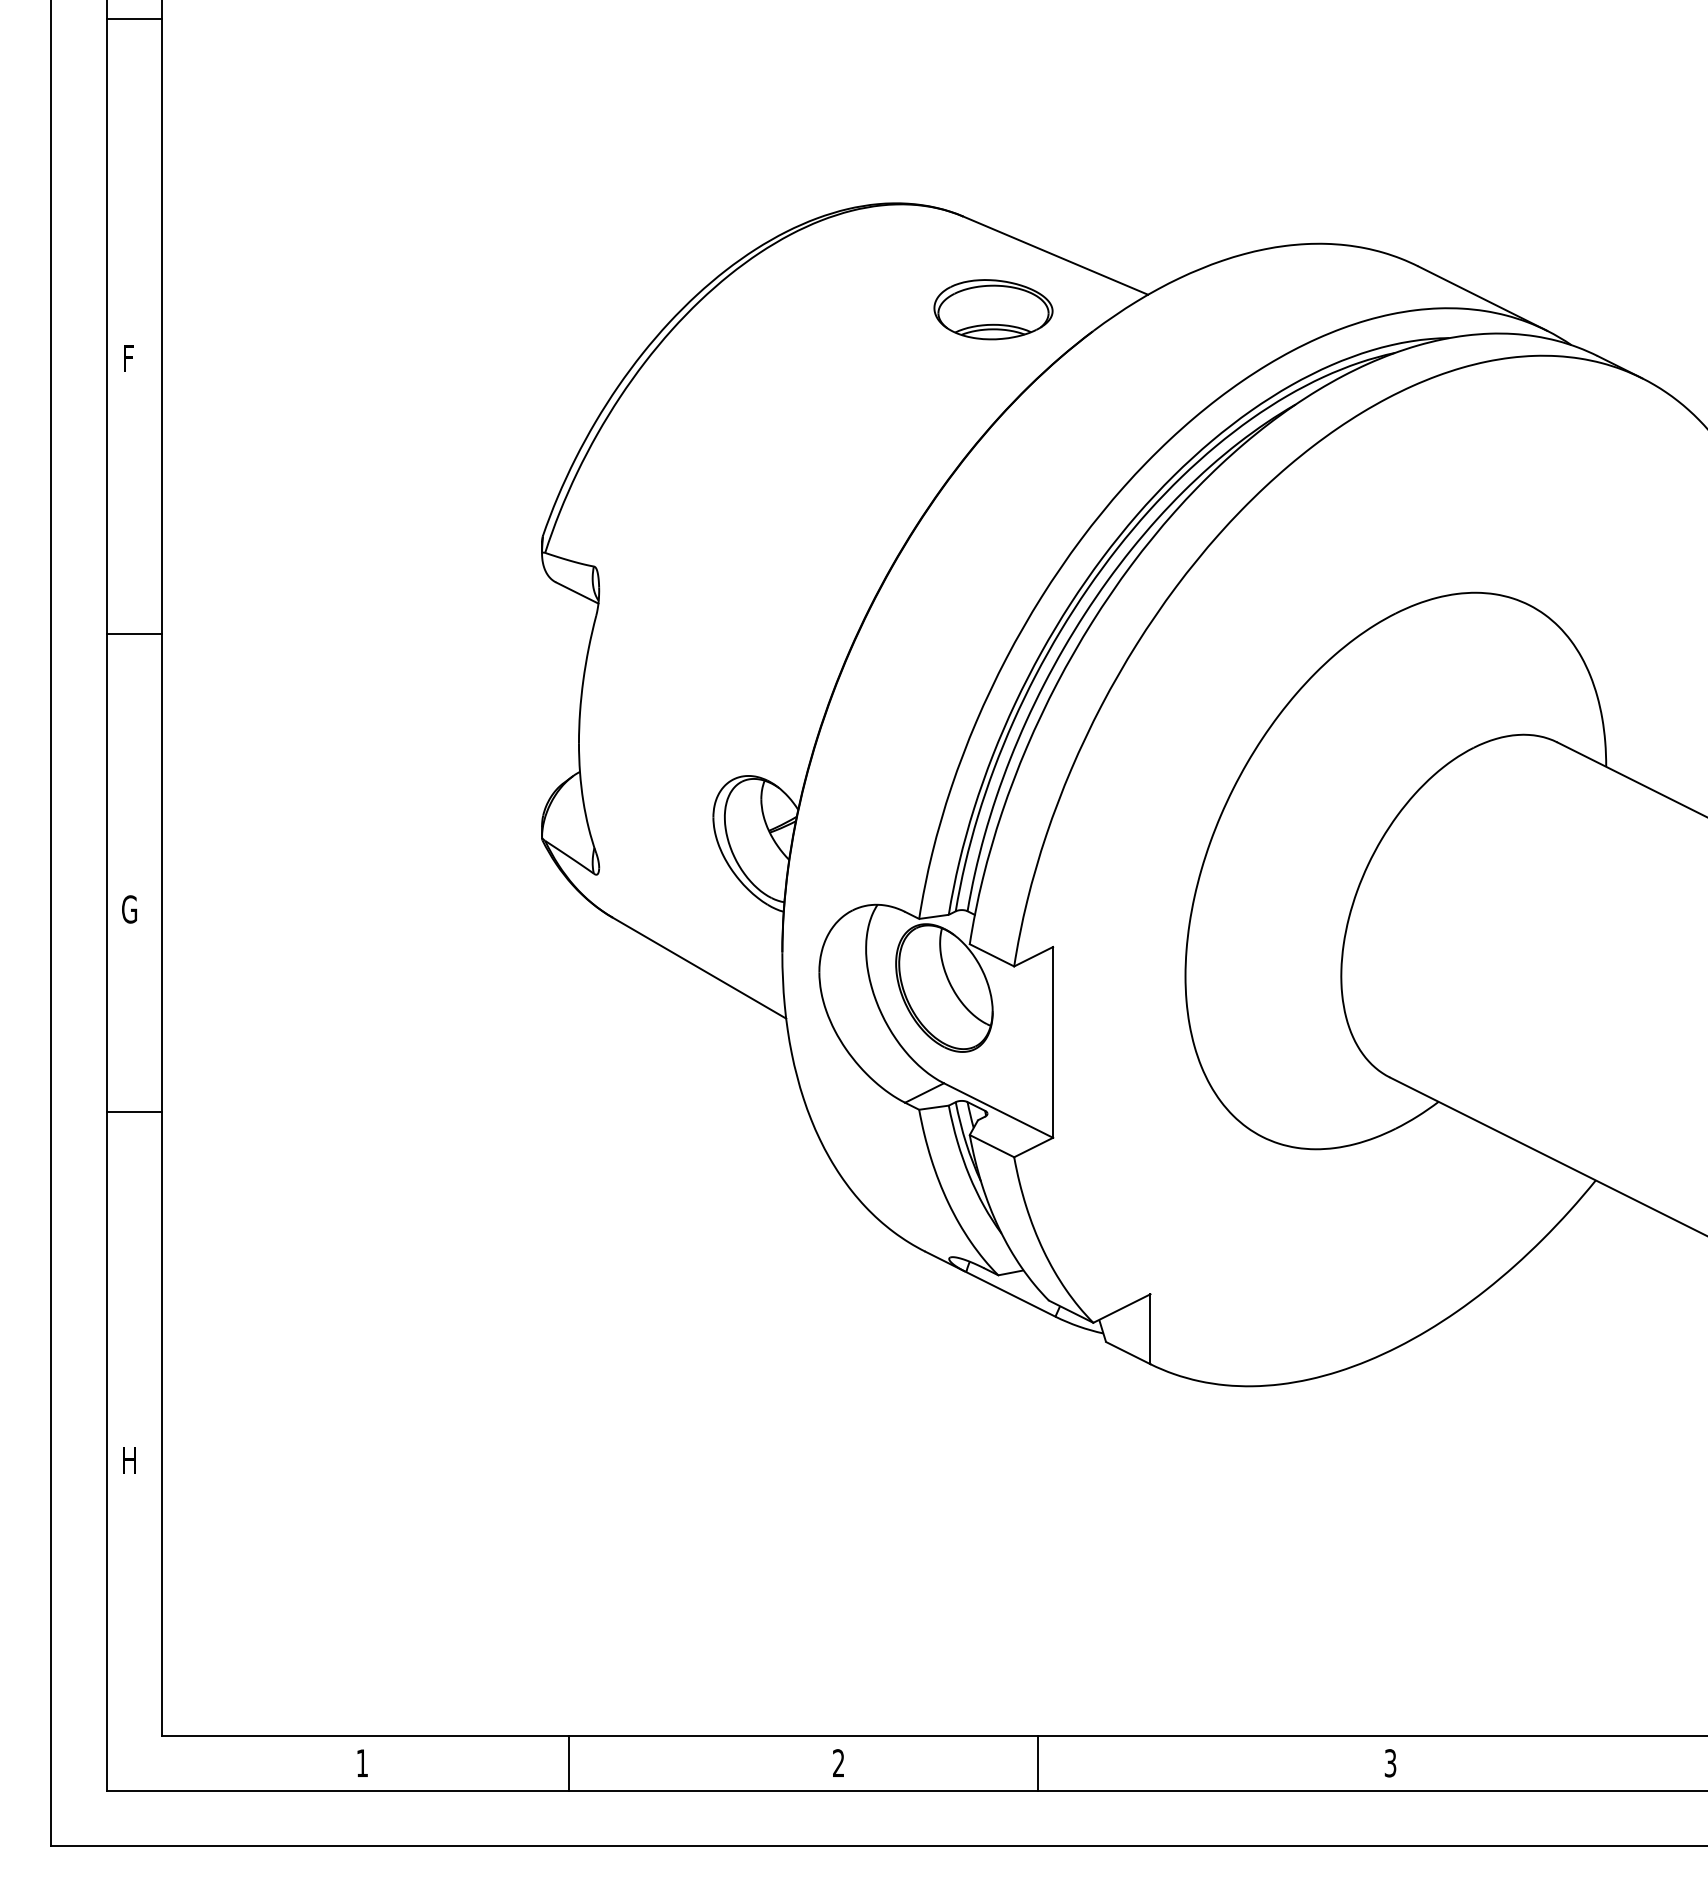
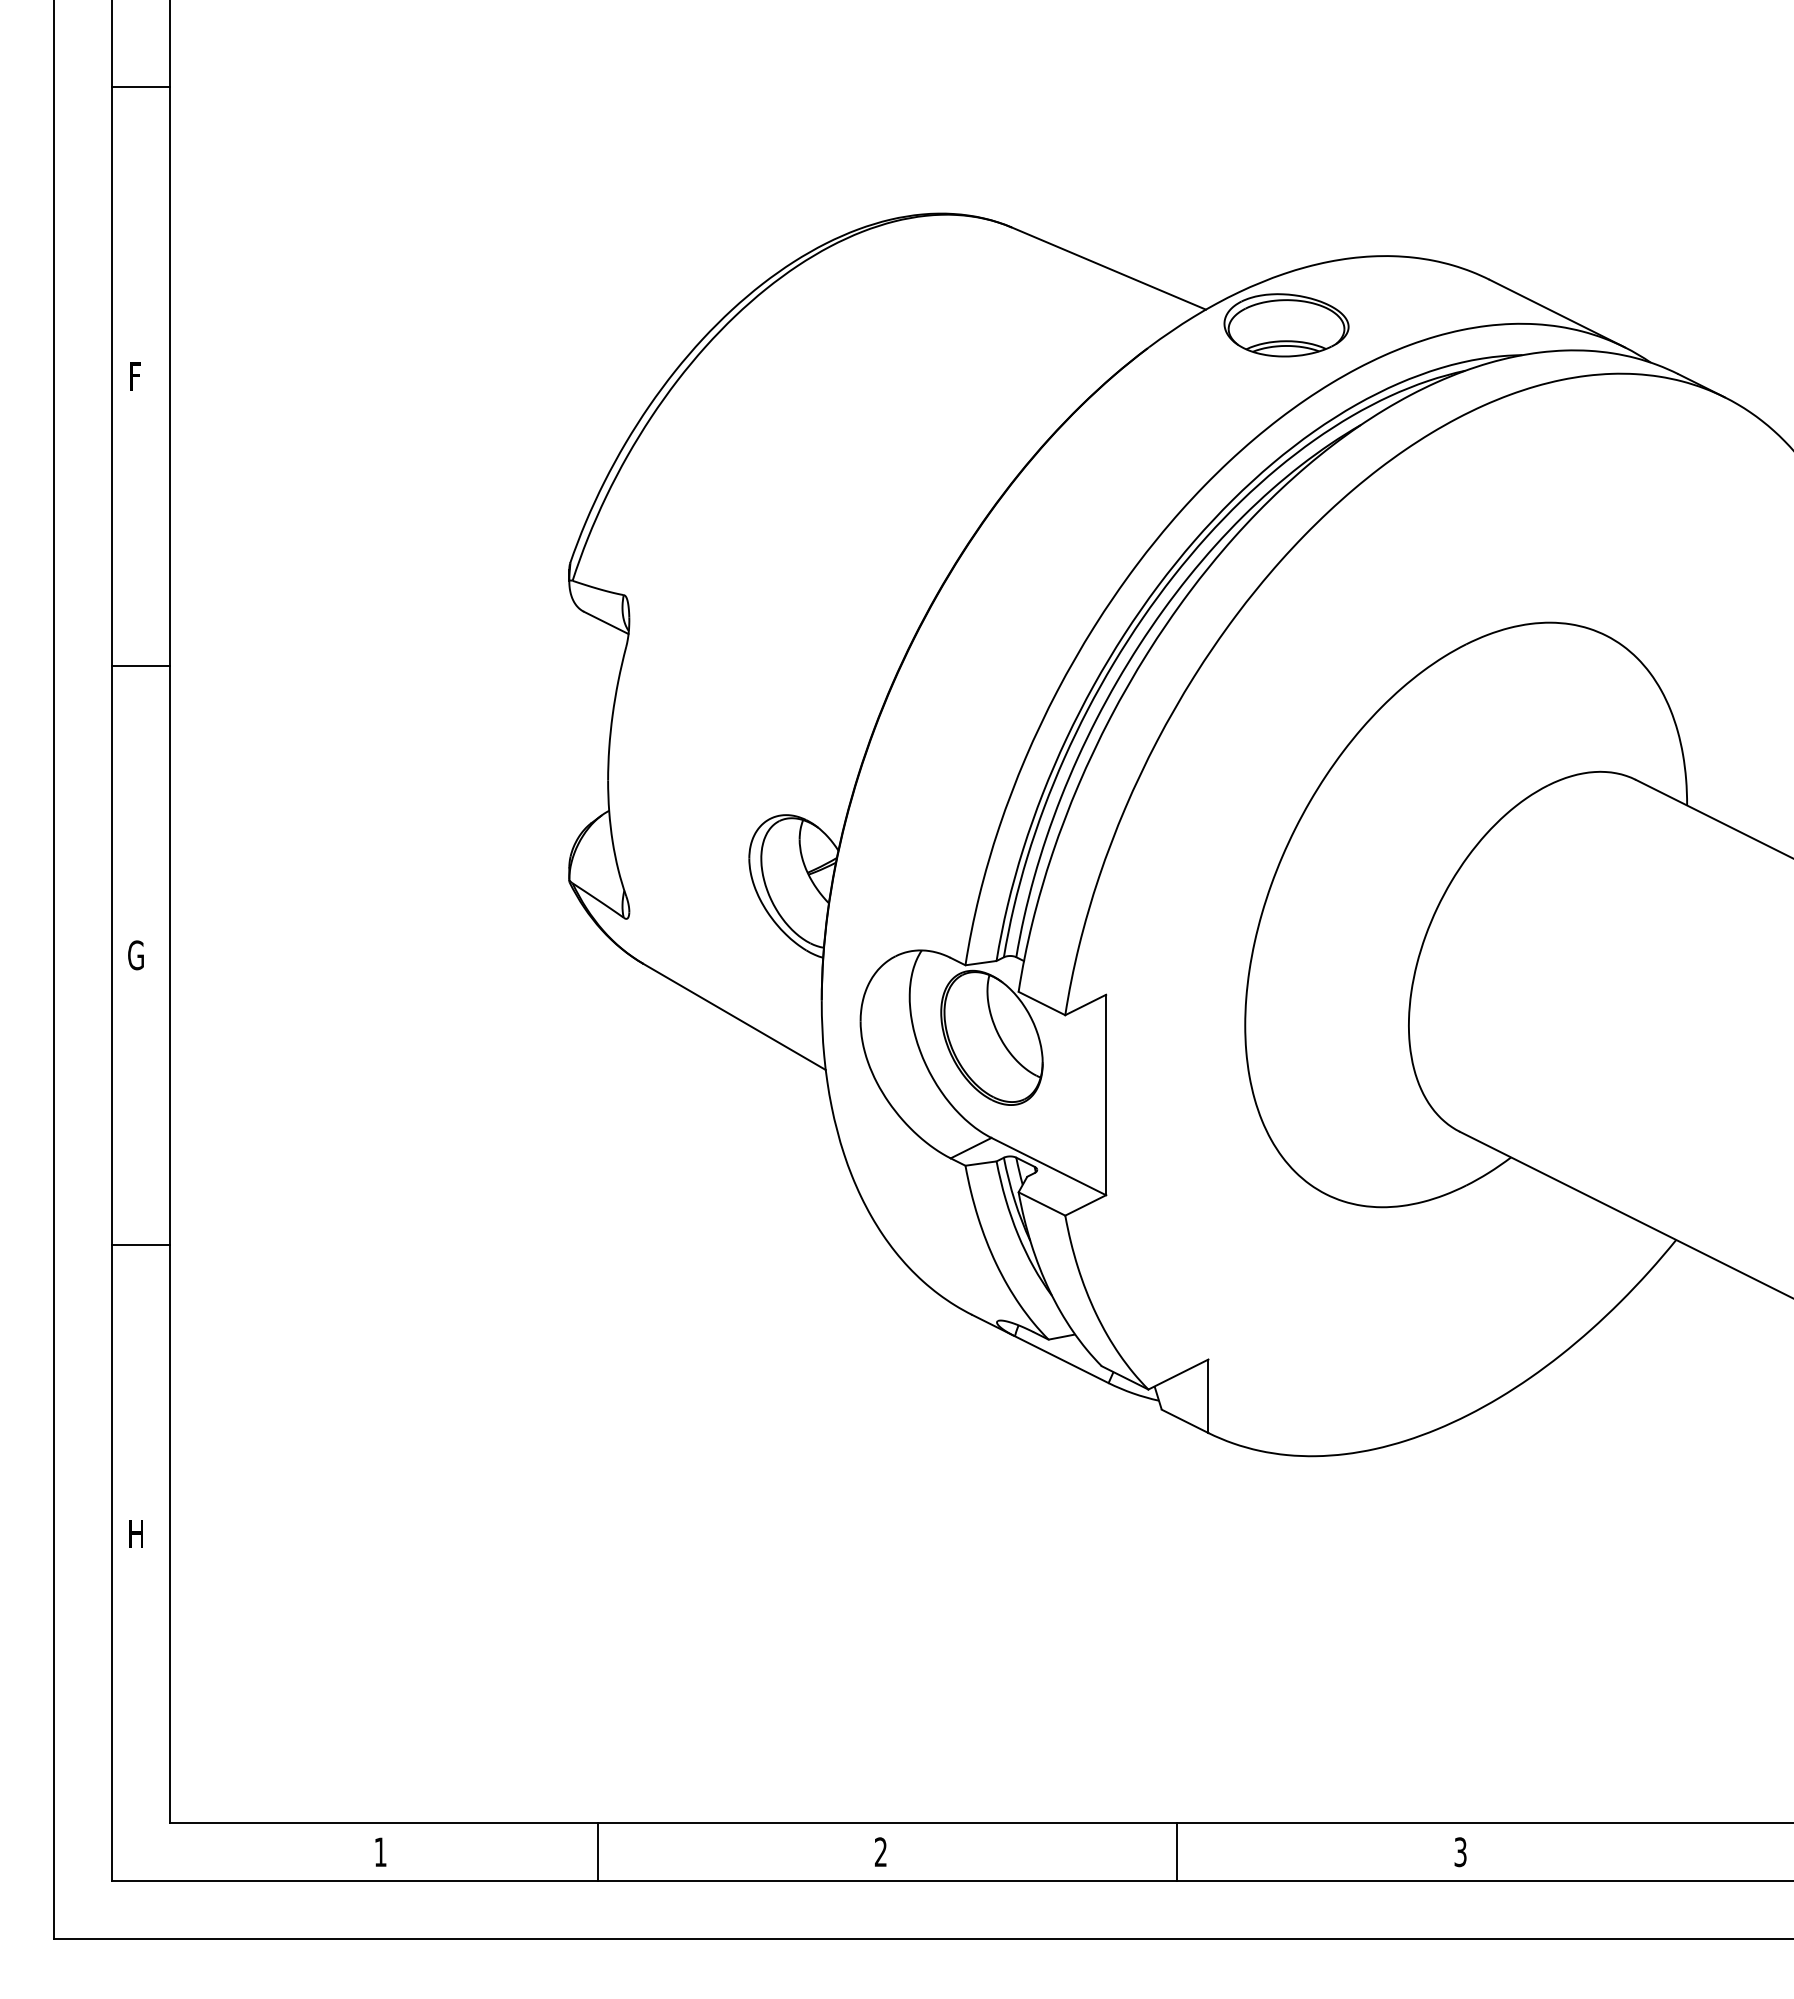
line: (133, 19) -> (140, 87), moved
part: (993, 309) -> (1286, 325), moved
line: (133, 1111) -> (140, 1244), moved
line: (1038, 1763) -> (1176, 1852), moved

